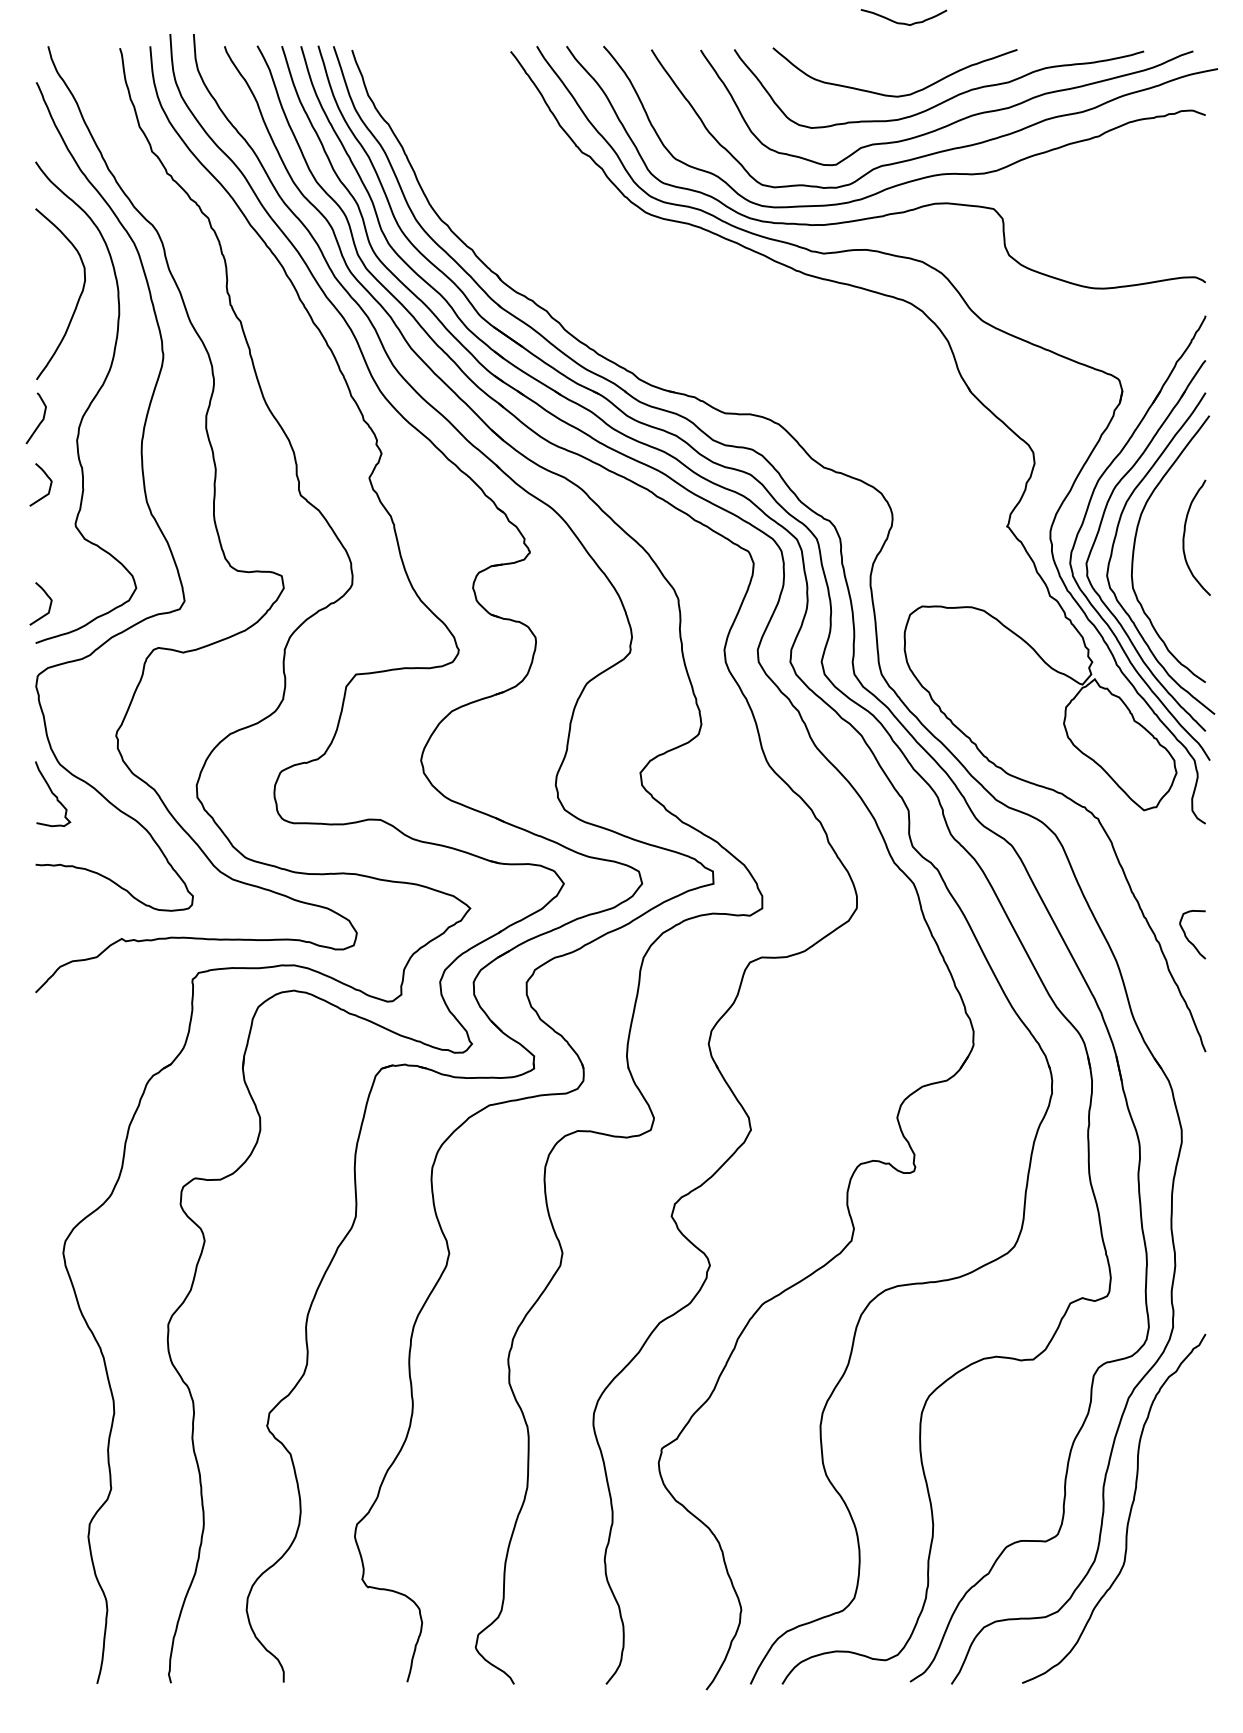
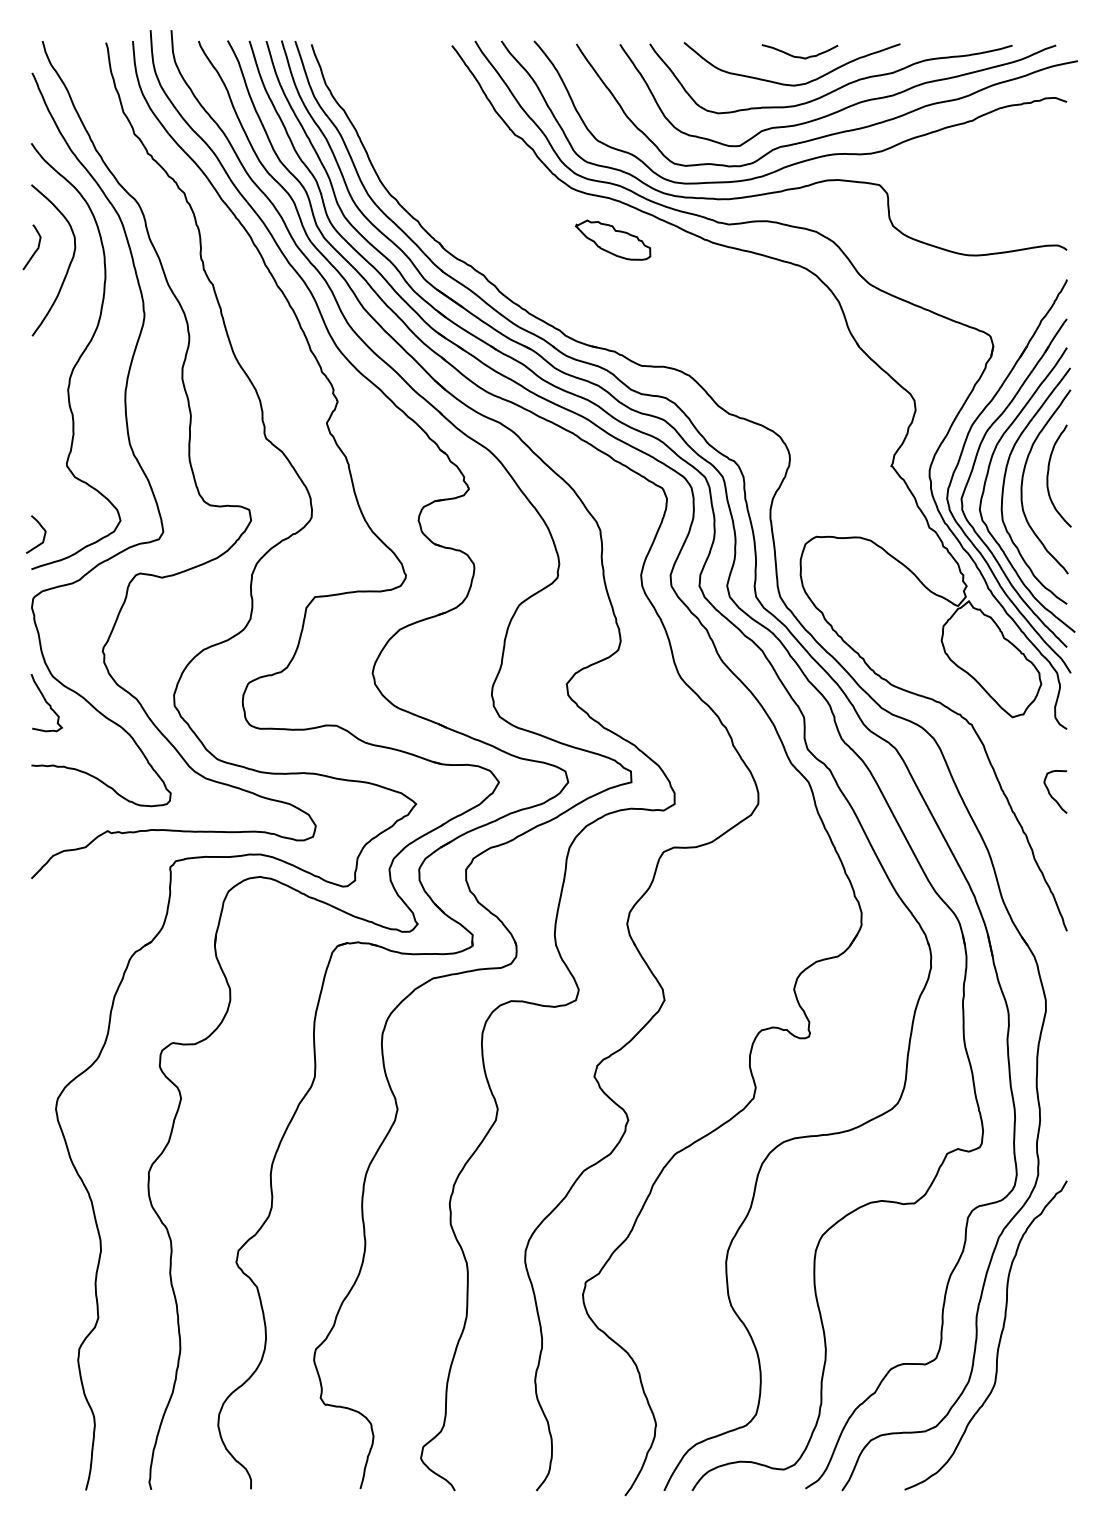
curve: (903, 22) -> (799, 56), moved
part: (692, 271) -> (612, 240), added
curve: (39, 422) -> (34, 250), moved
curve: (49, 485) -> (43, 429), removed
curve: (1156, 541) -> (1023, 479), added
curve: (1188, 938) -> (1051, 795), moved

